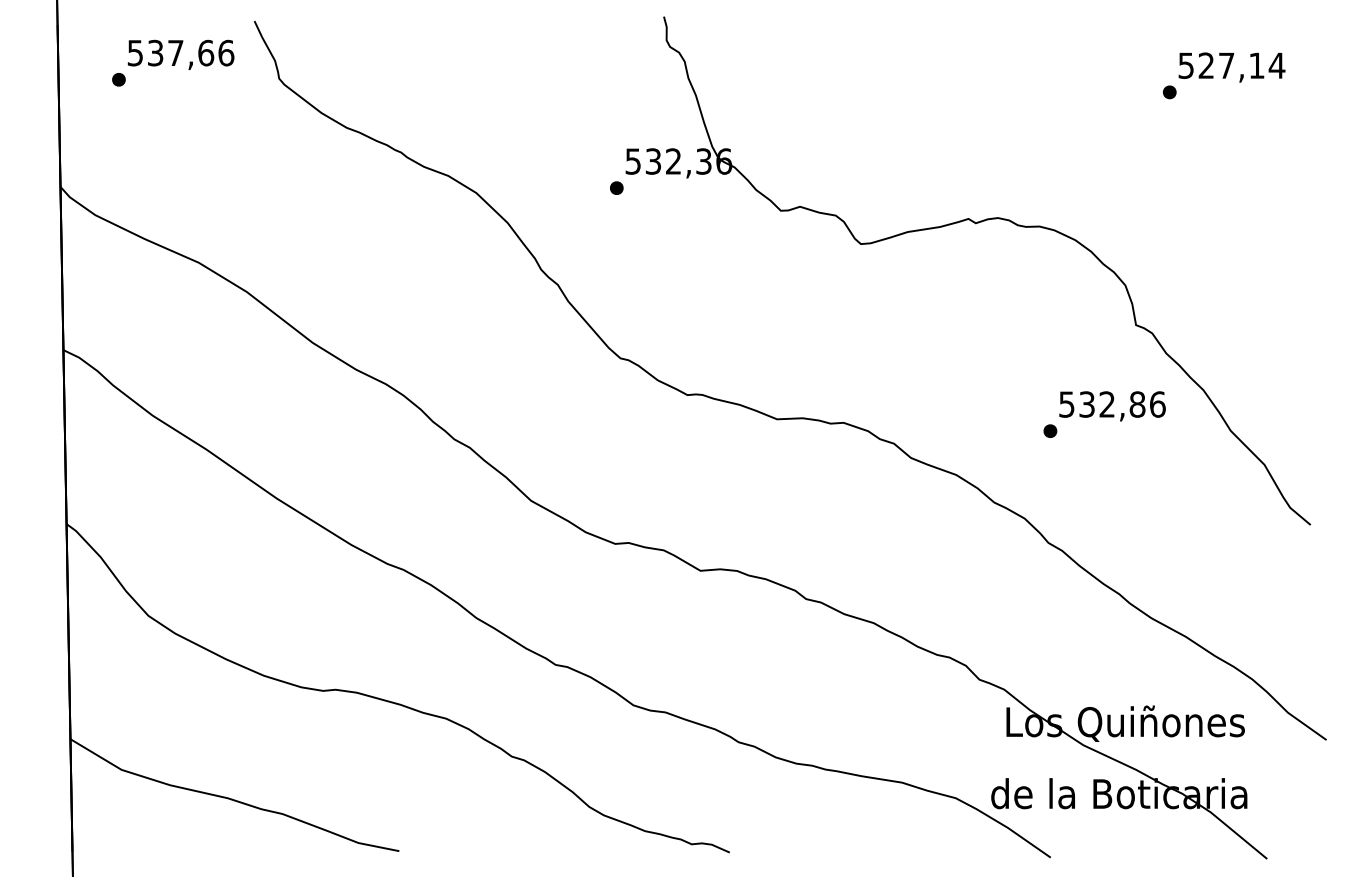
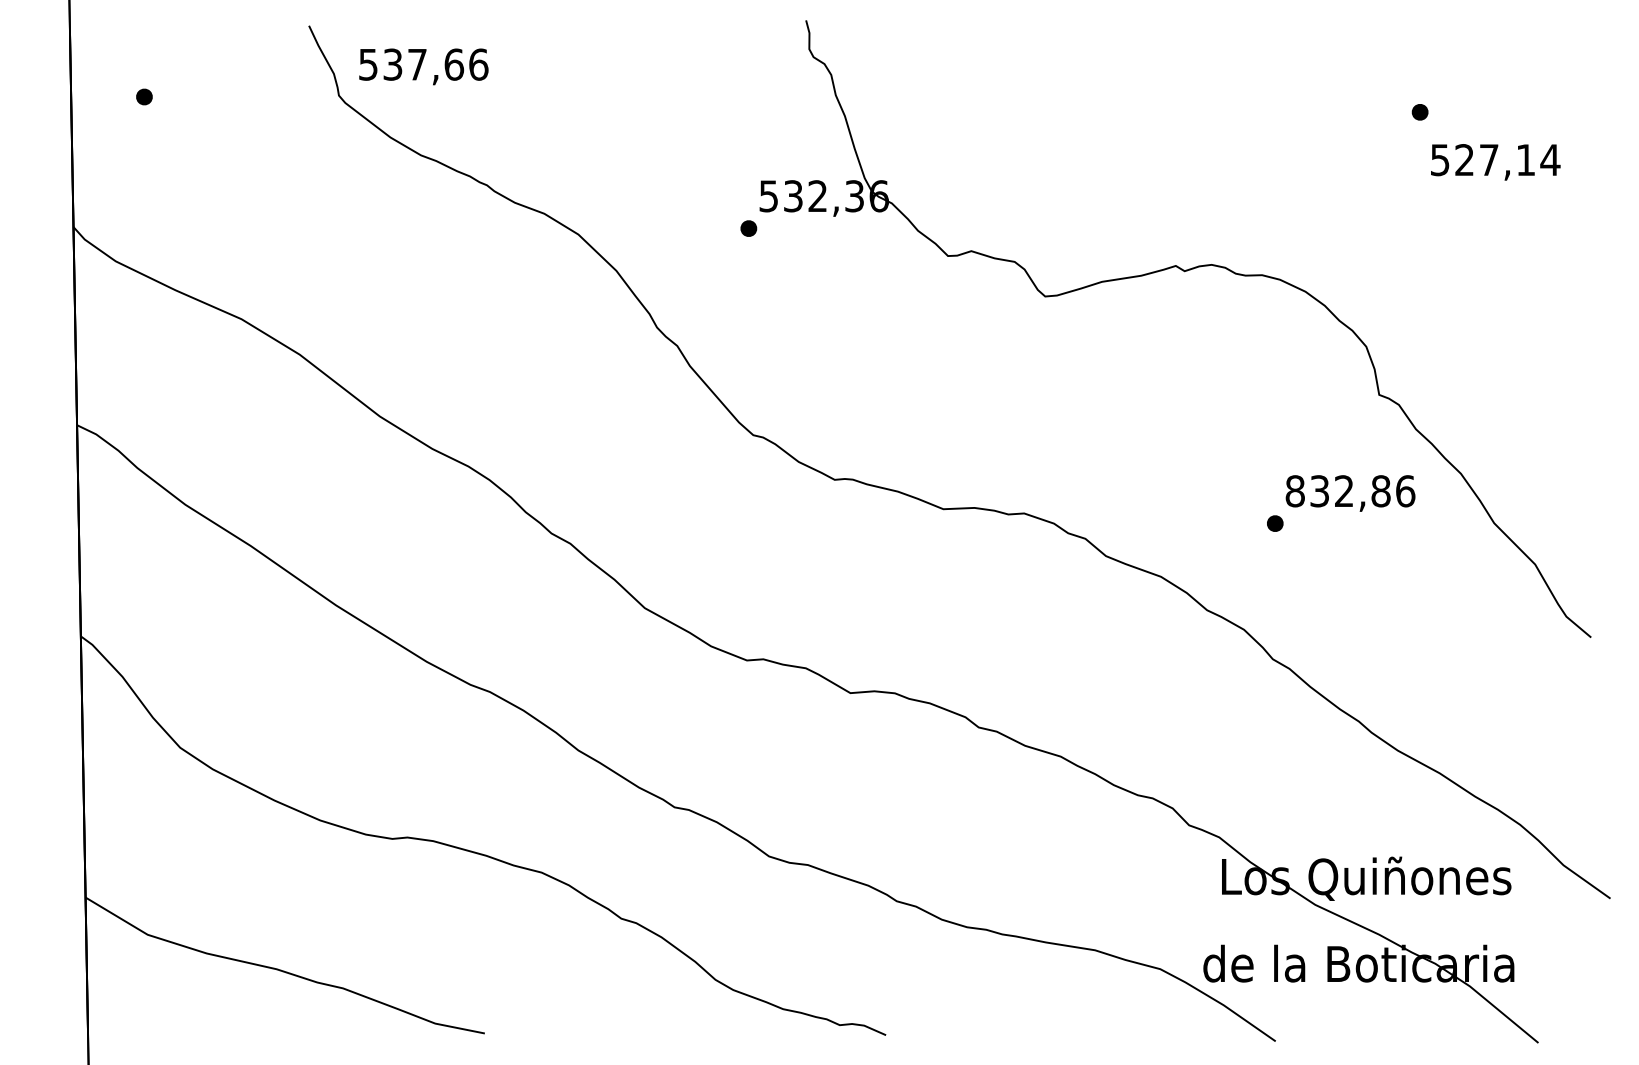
text: (180, 54) -> (423, 66), moved
text: (1231, 67) -> (1495, 162), moved
text: (1066, 404) -> (1294, 491), 532,86 -> 832,86

